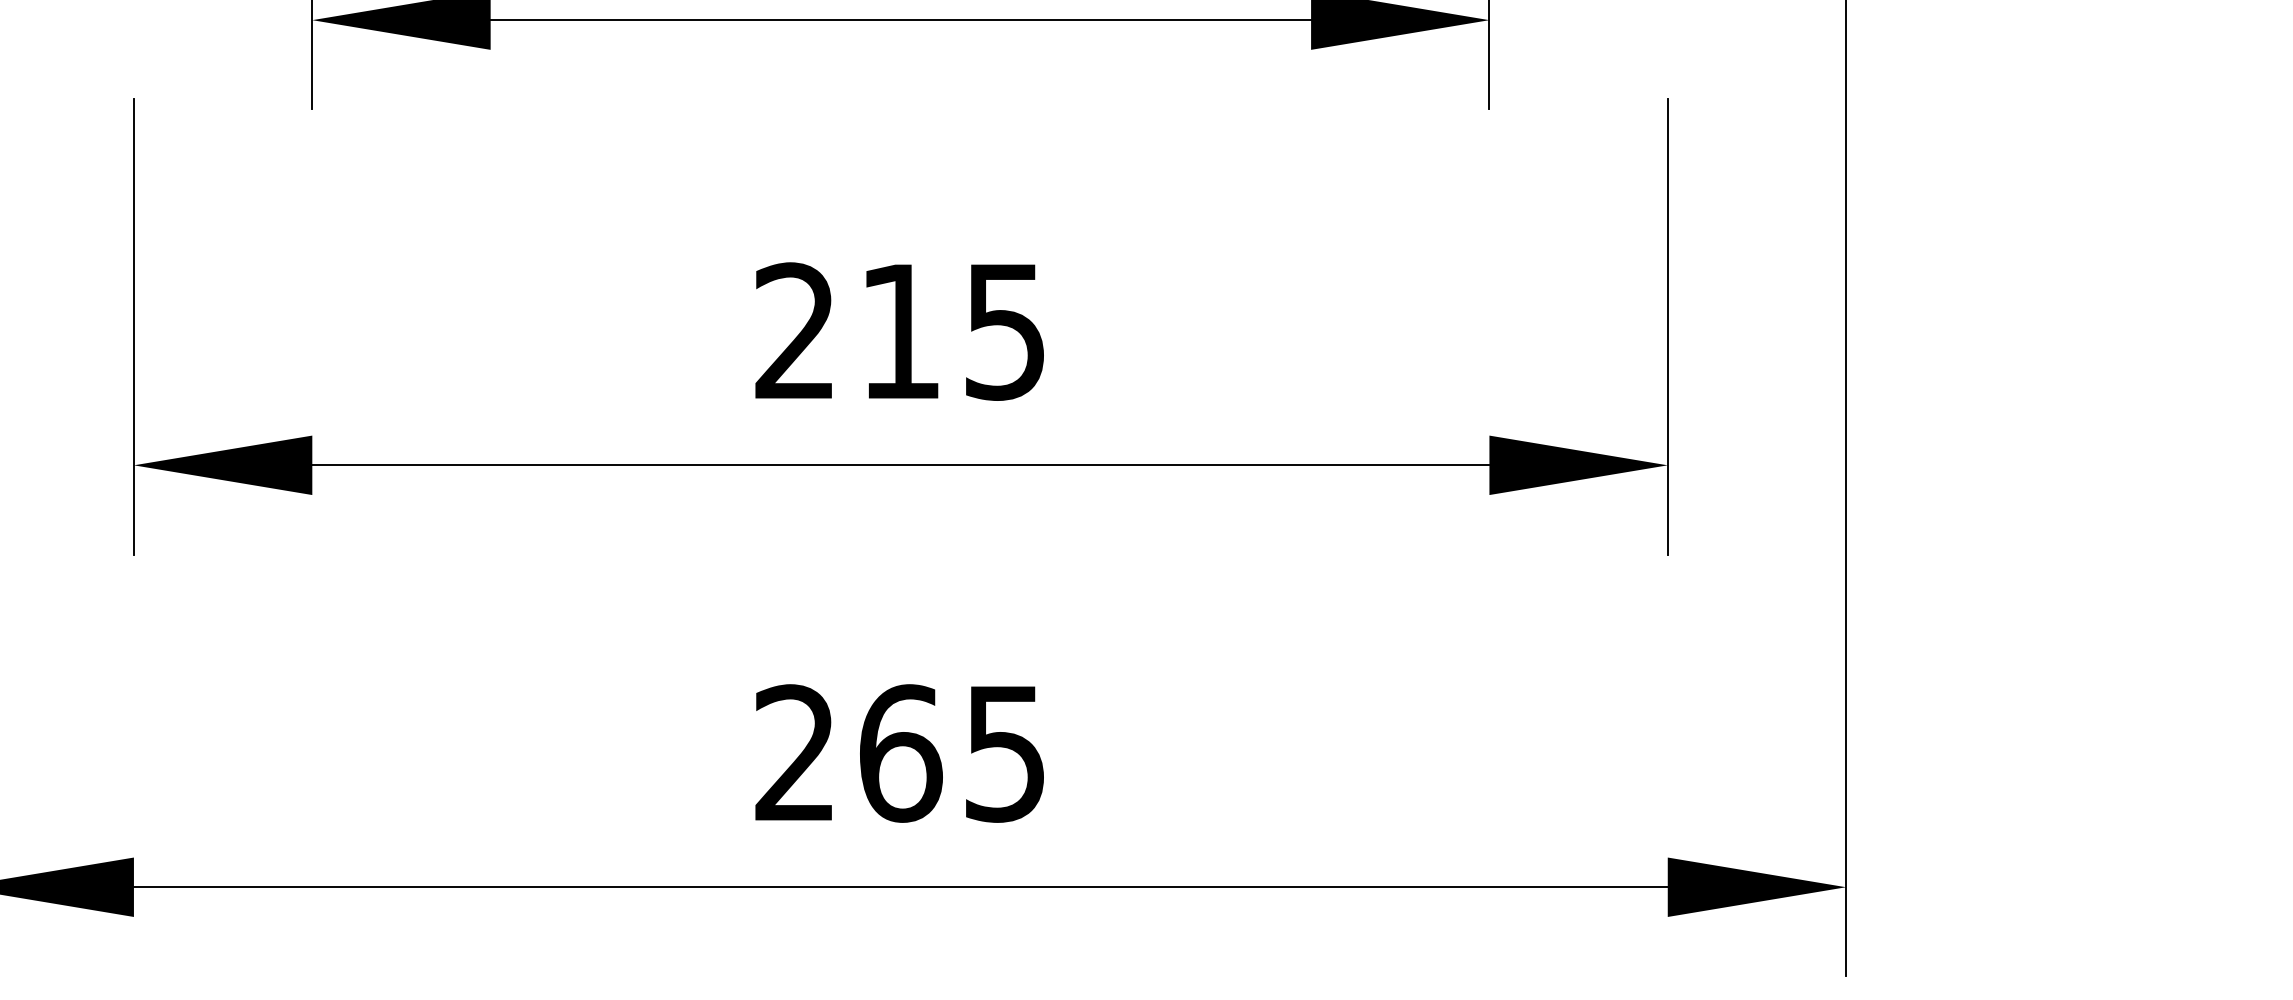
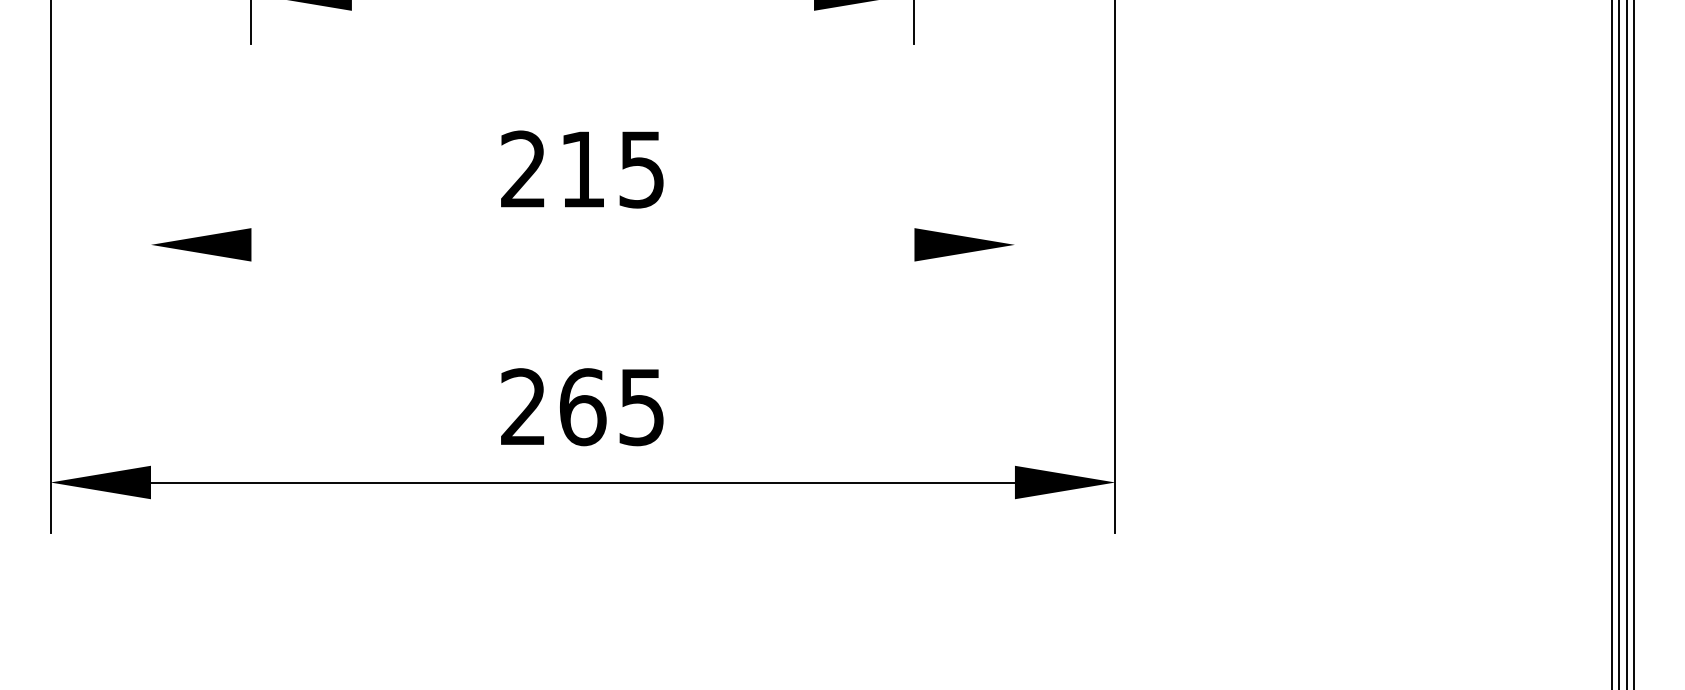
line: (134, 326) -> (151, 166), removed
line: (1667, 326) -> (1014, 166), removed
line: (900, 464) -> (582, 244), removed

